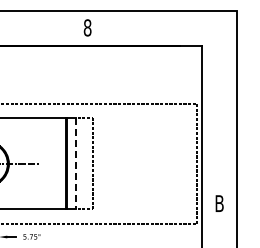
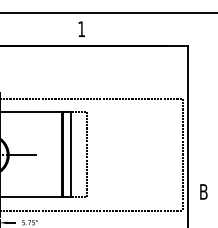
text: (87, 27) -> (81, 28), 8 -> 1
line: (75, 163) -> (70, 154), dashed -> solid

